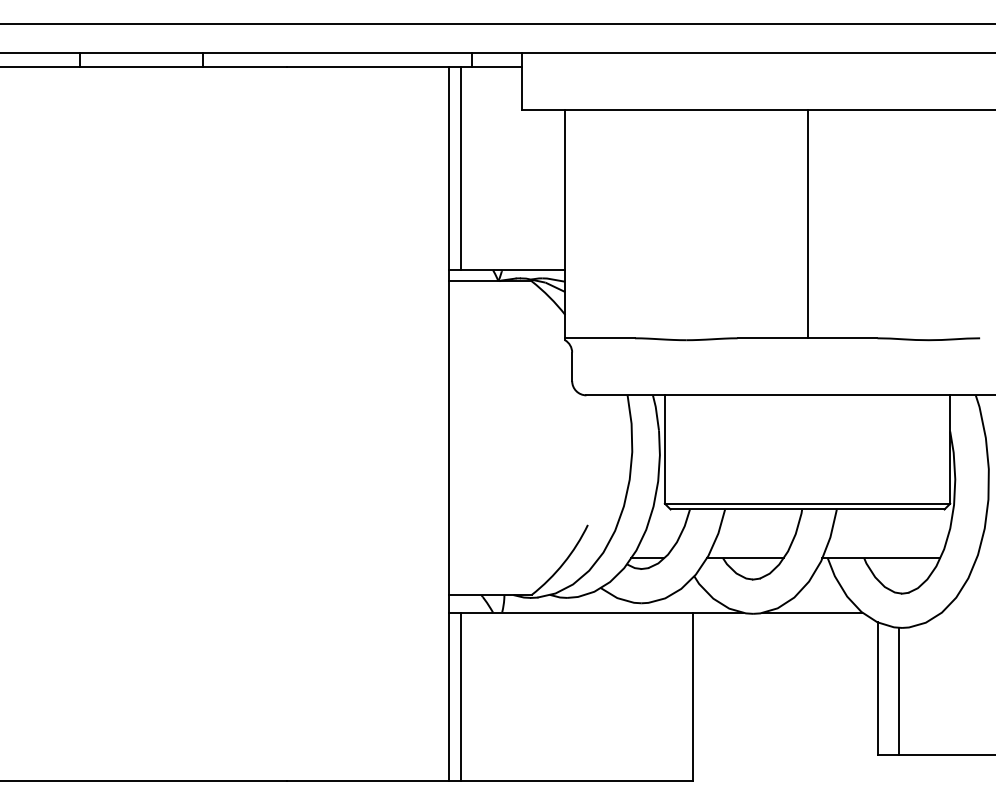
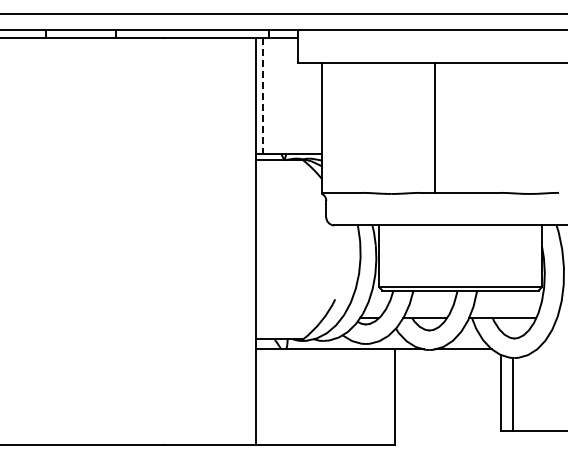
line: (460, 169) -> (262, 96), solid -> dashed
line: (807, 223) -> (434, 127), moved
line: (460, 697) -> (262, 397), removed

